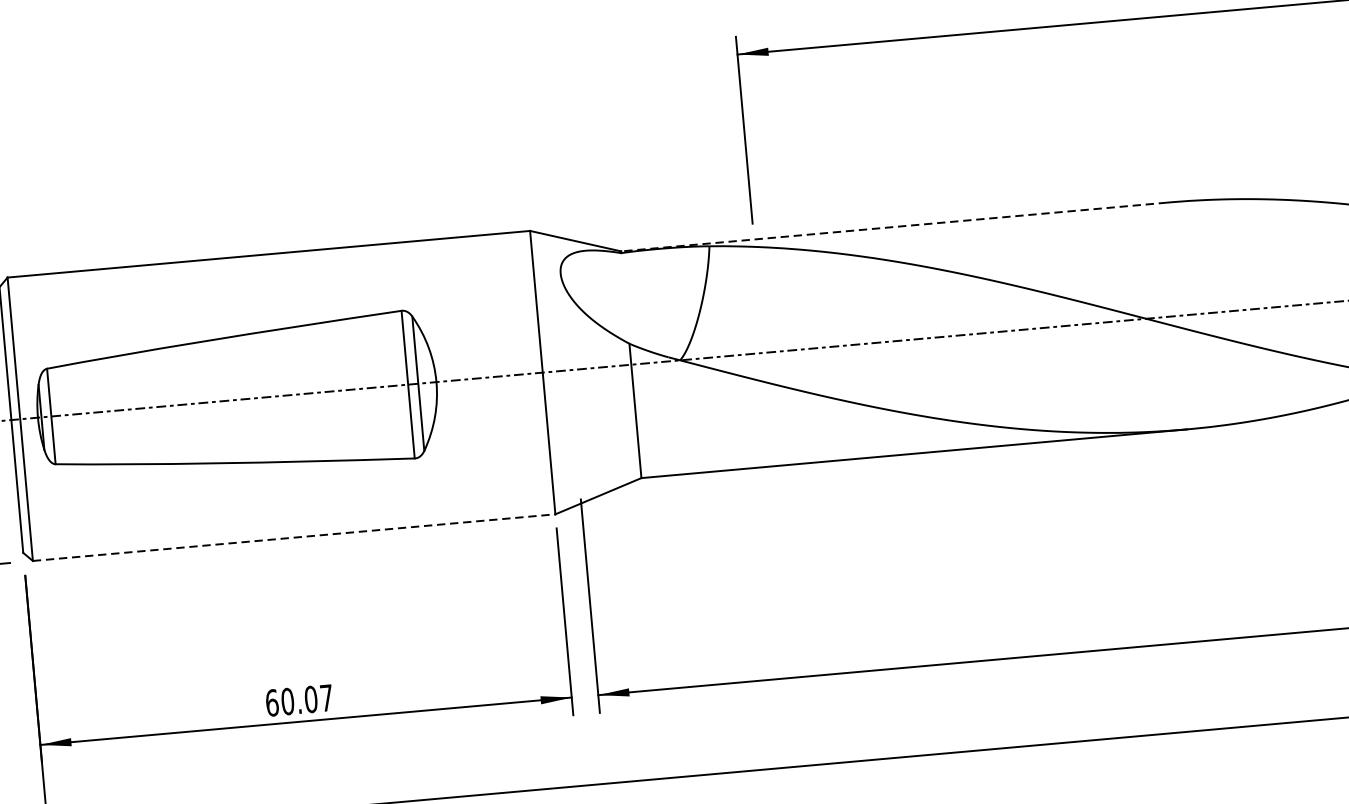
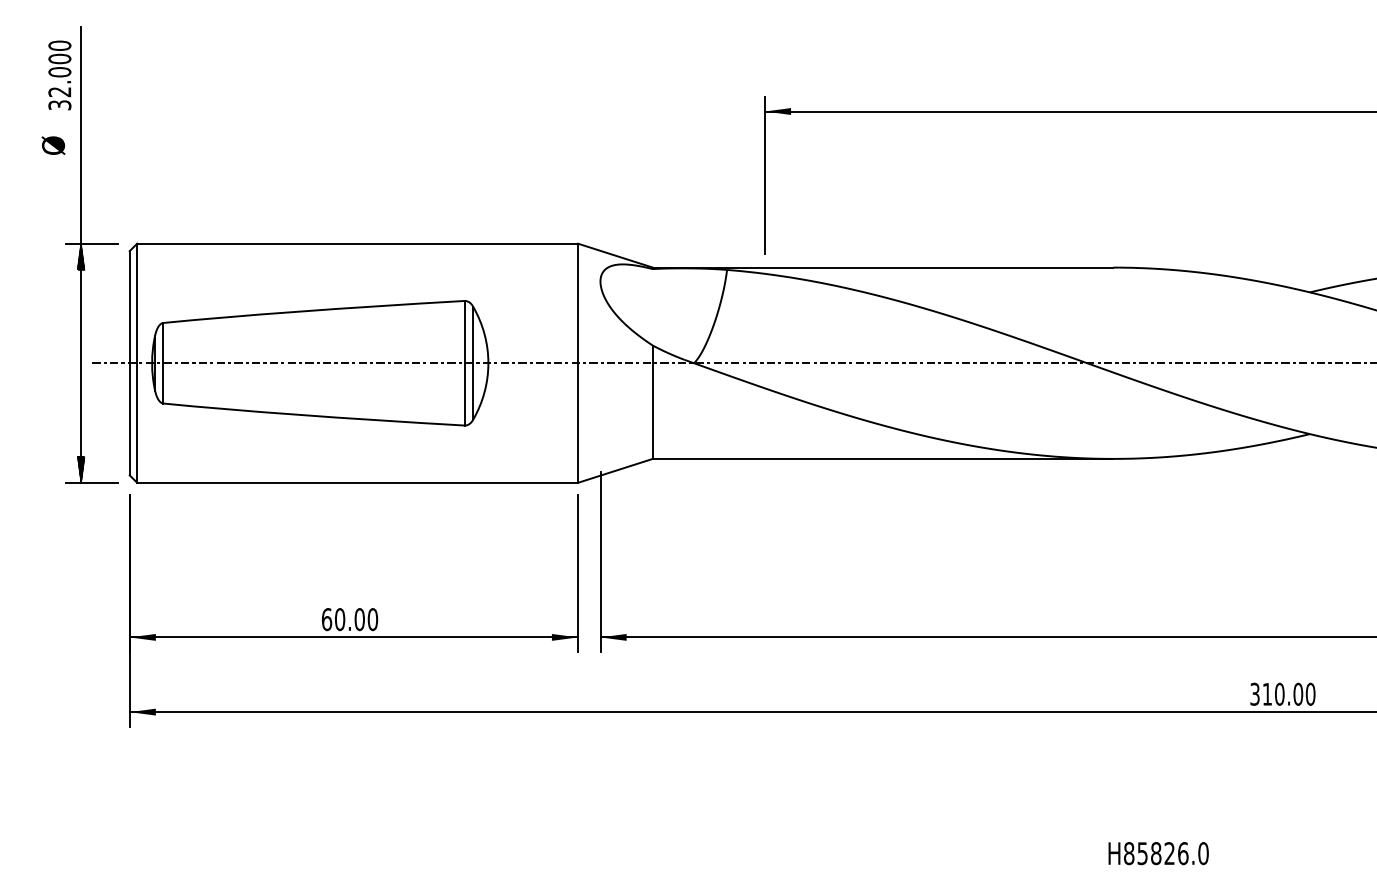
line: (893, 226) -> (882, 267), dashed -> solid
line: (295, 537) -> (358, 482), dashed -> solid
text: (326, 698) -> (372, 619), 60.07 -> 60.00

